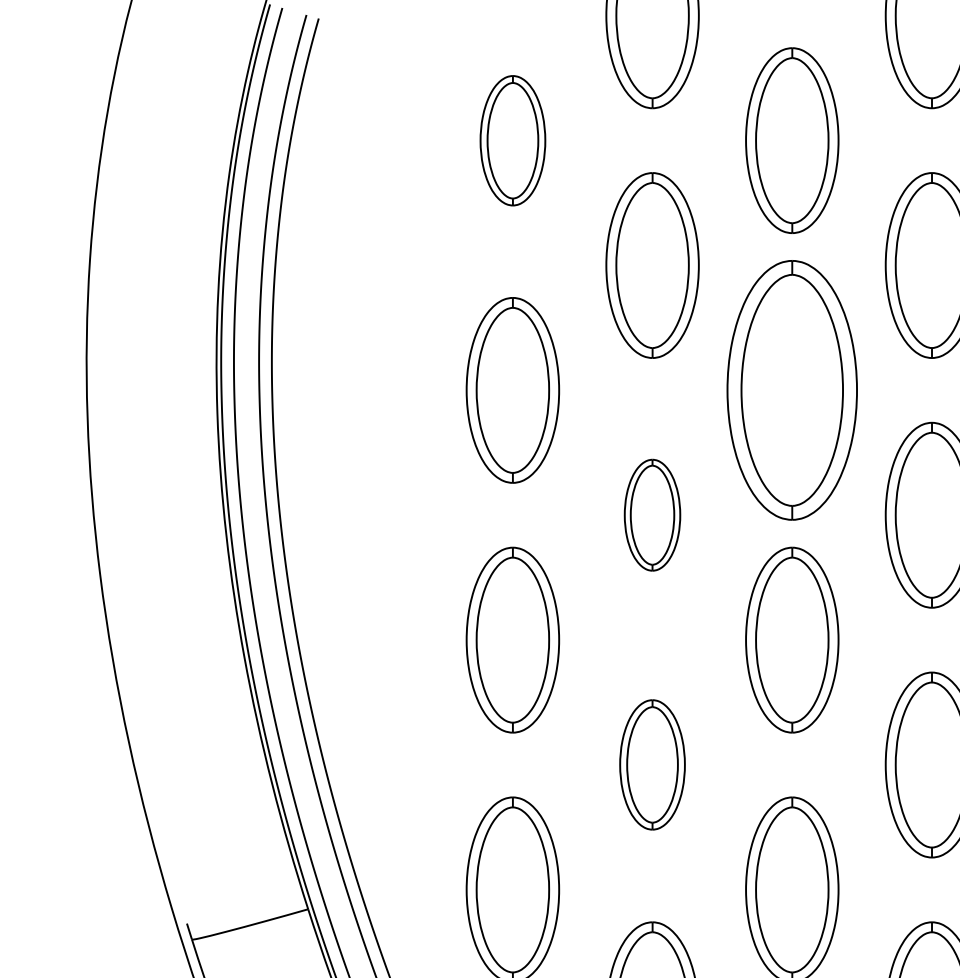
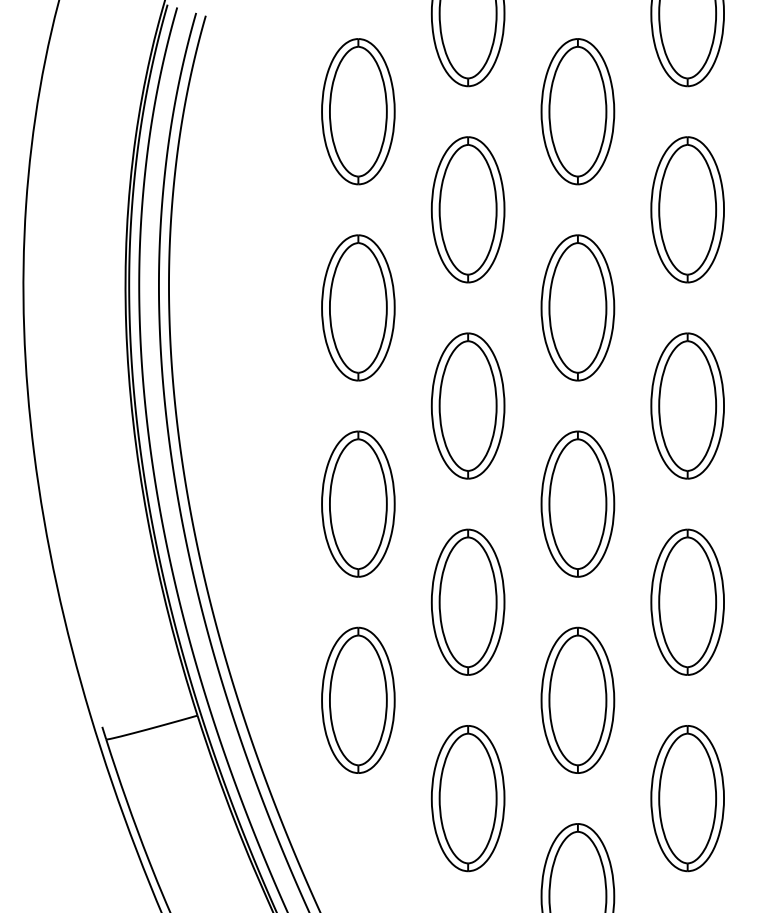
part: (513, 140) -> (358, 111), size x1.43
part: (791, 389) -> (577, 307), size x0.71
part: (651, 514) -> (467, 405), size x1.67
part: (651, 764) -> (467, 601), size x1.43

